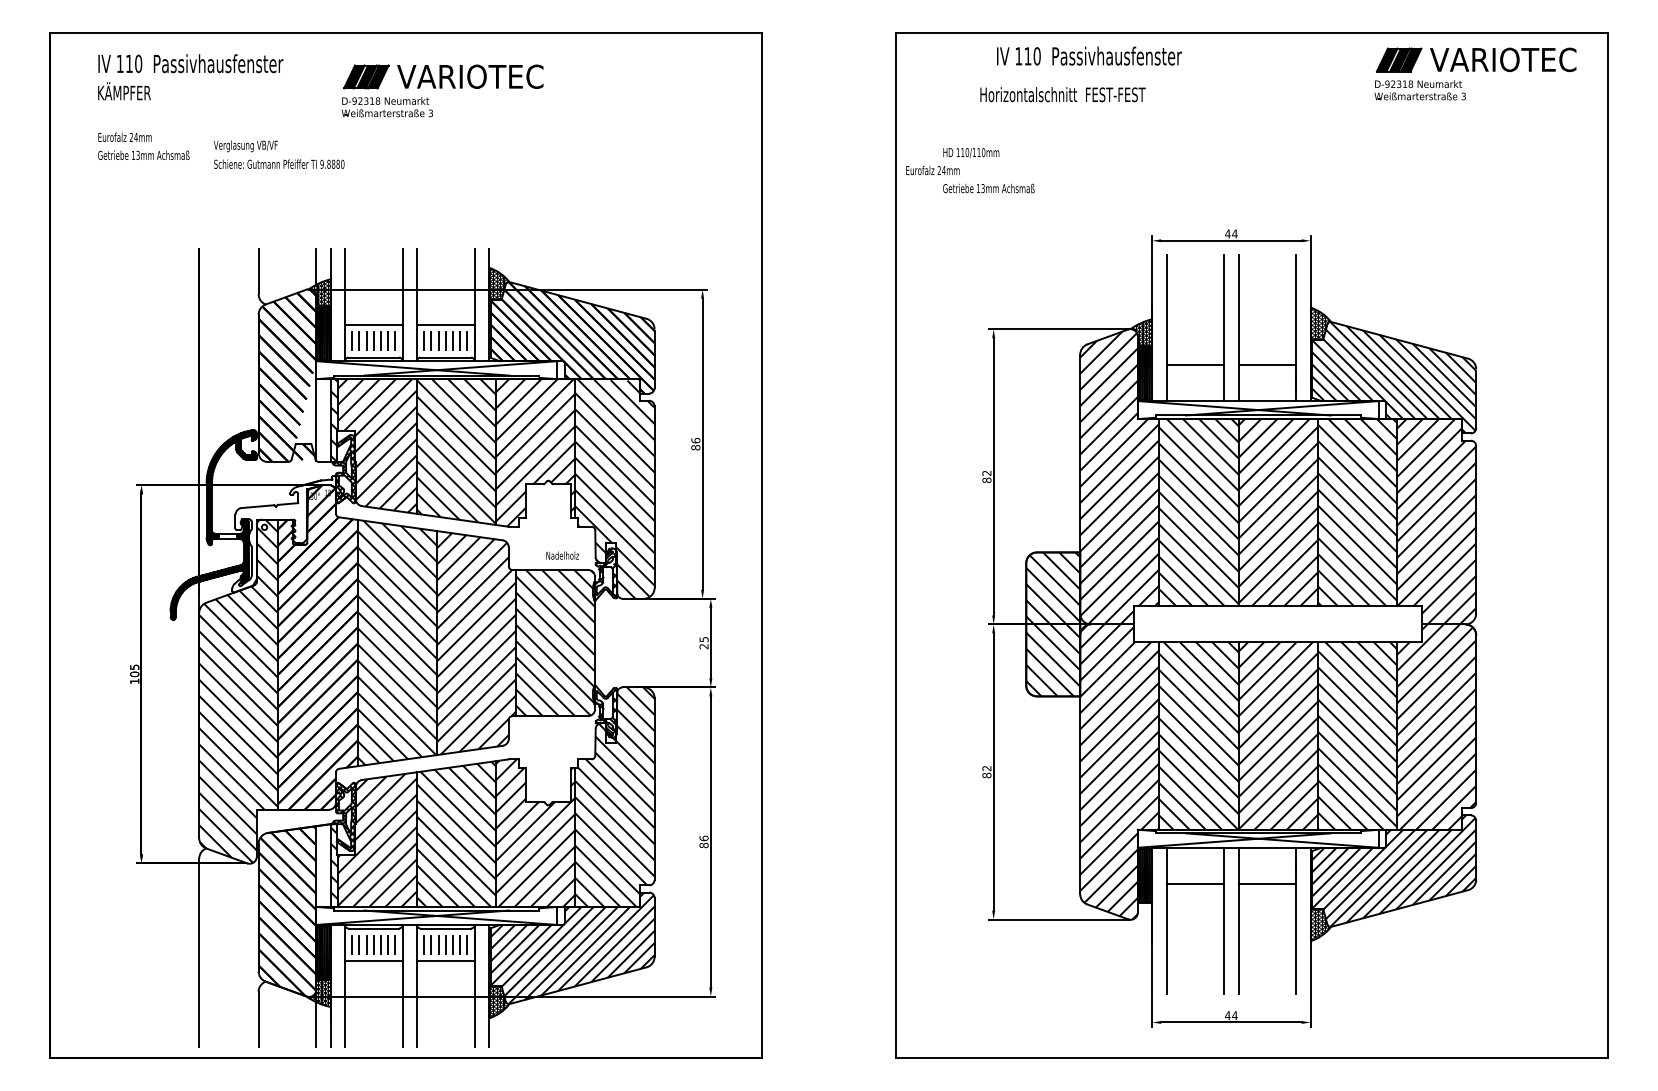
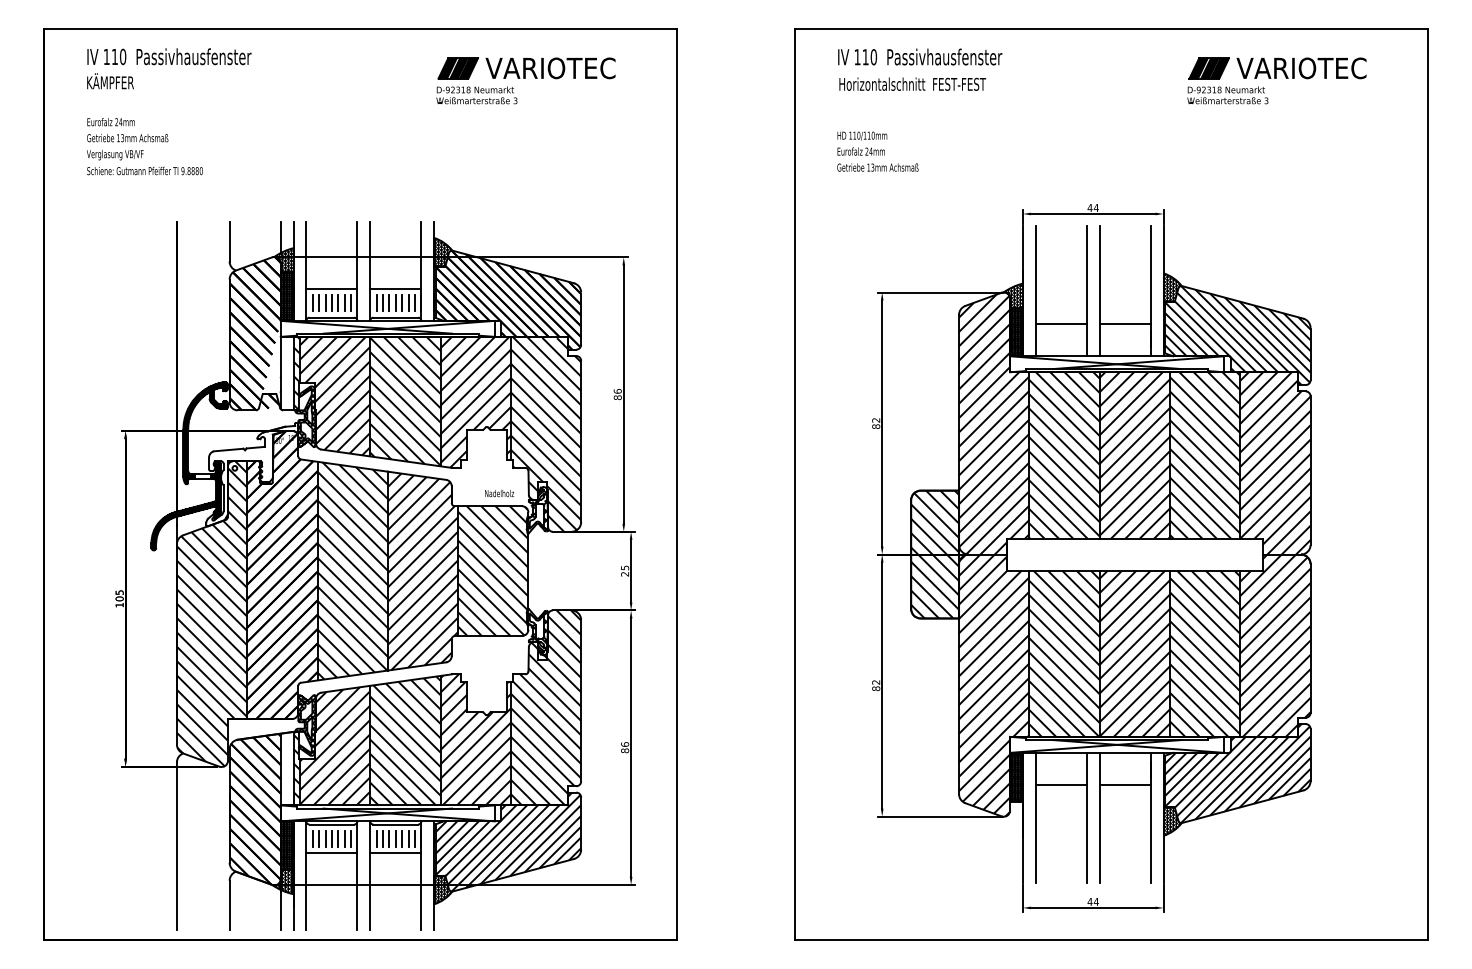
text: (1089, 55) -> (920, 56), moved
part: (1474, 73) -> (1276, 80), moved
part: (442, 90) -> (525, 80), moved
text: (1062, 93) -> (912, 83), moved
text: (278, 154) -> (144, 162), moved
text: (932, 170) -> (860, 151), moved

